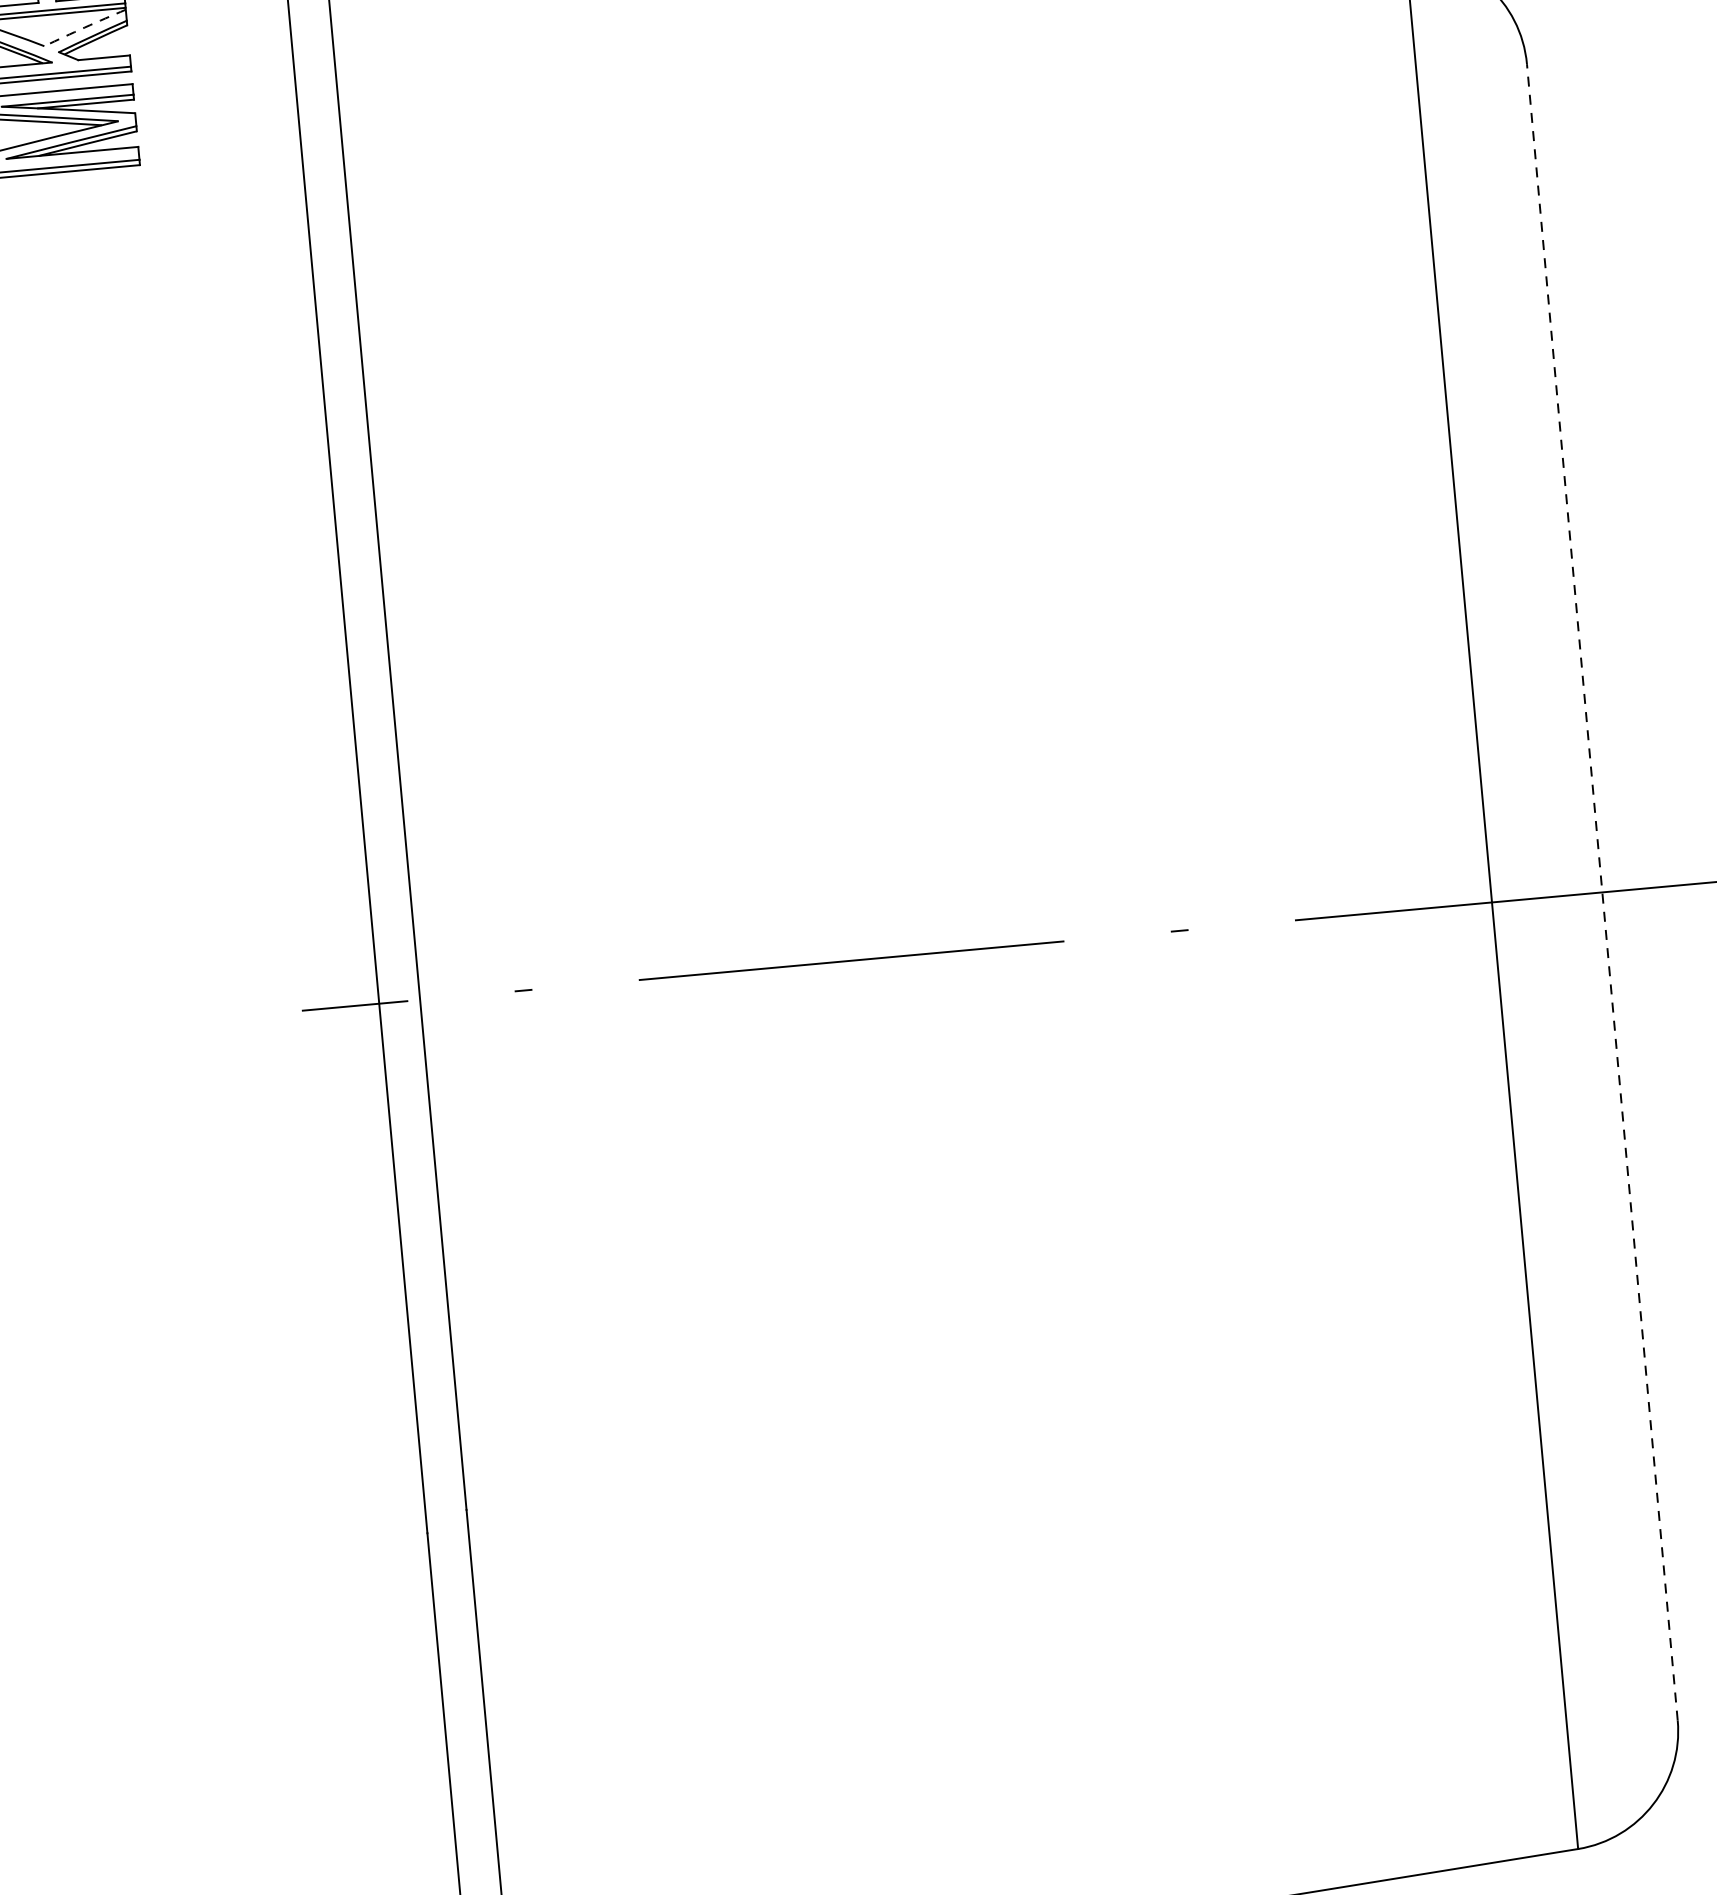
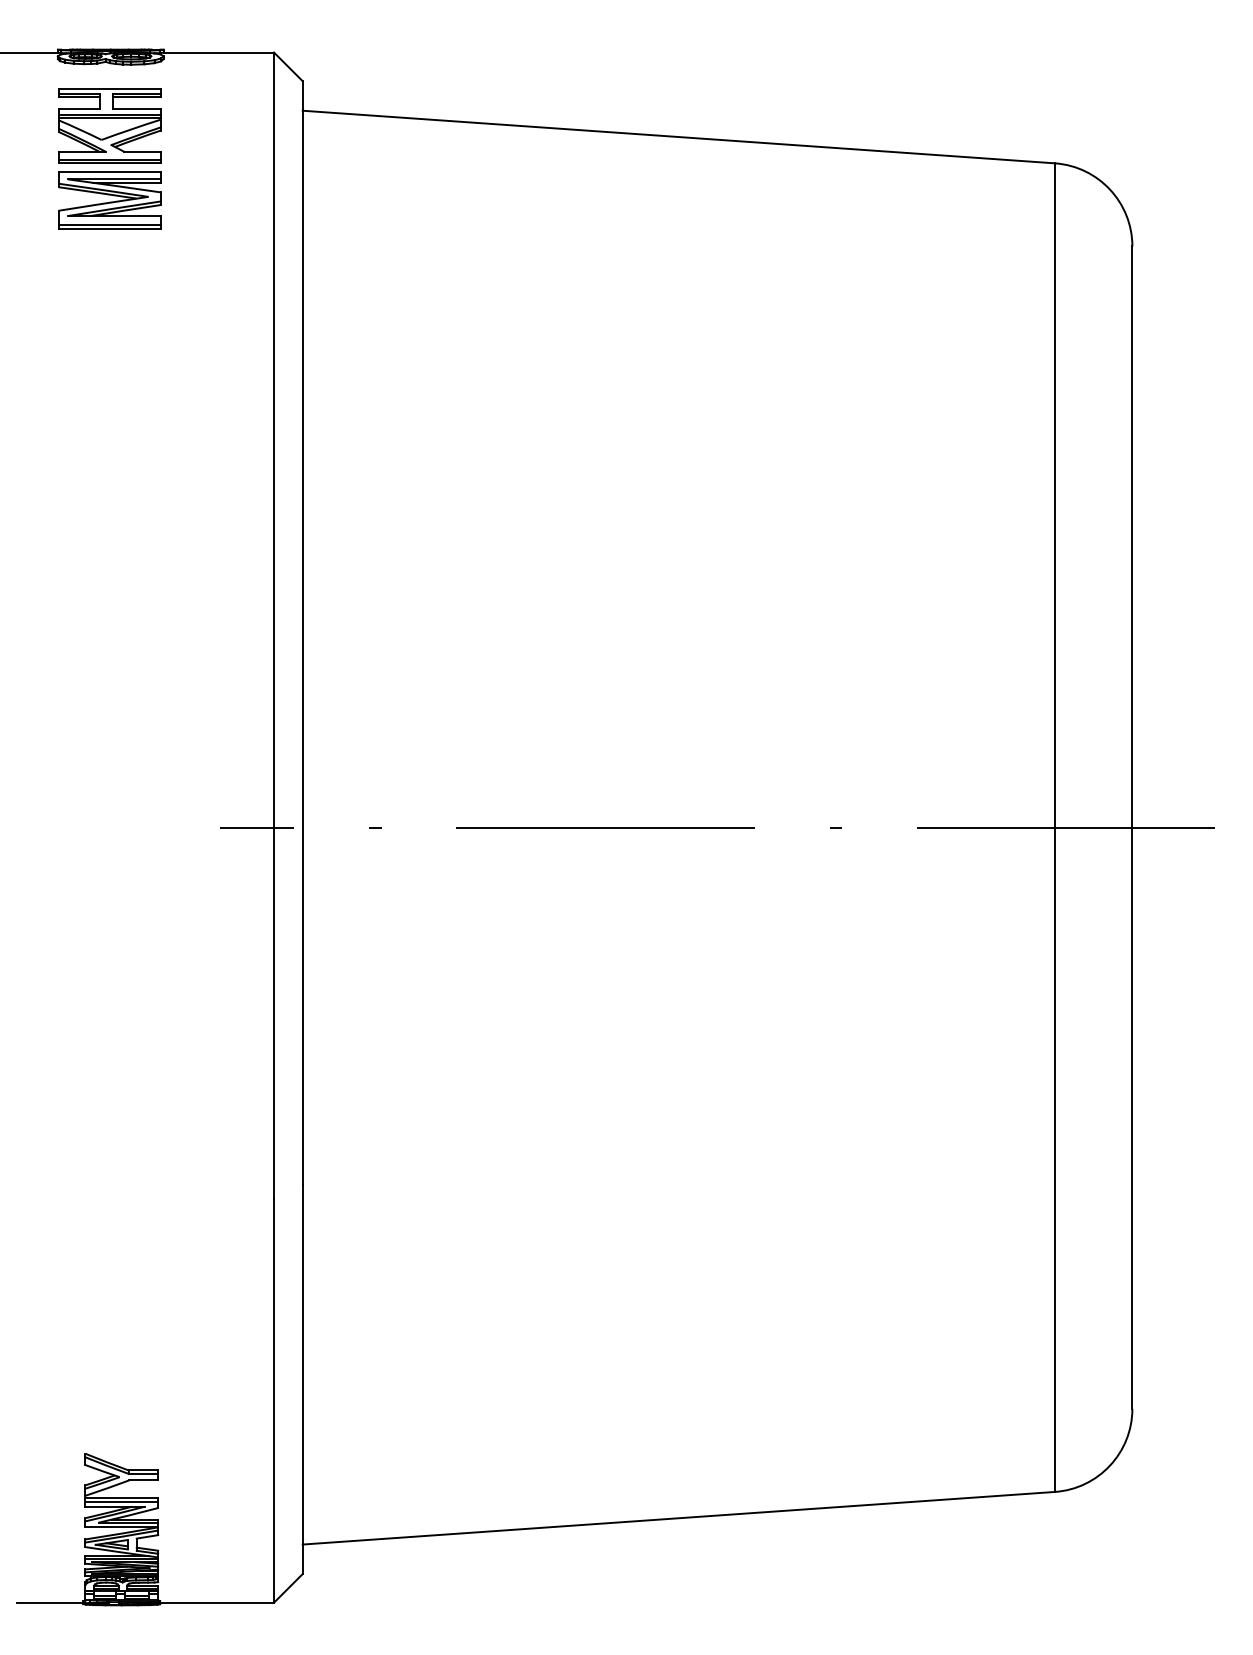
arc: (84, 27) -> (130, 129), dashed -> solid
line: (1602, 892) -> (1132, 827), dashed -> solid

